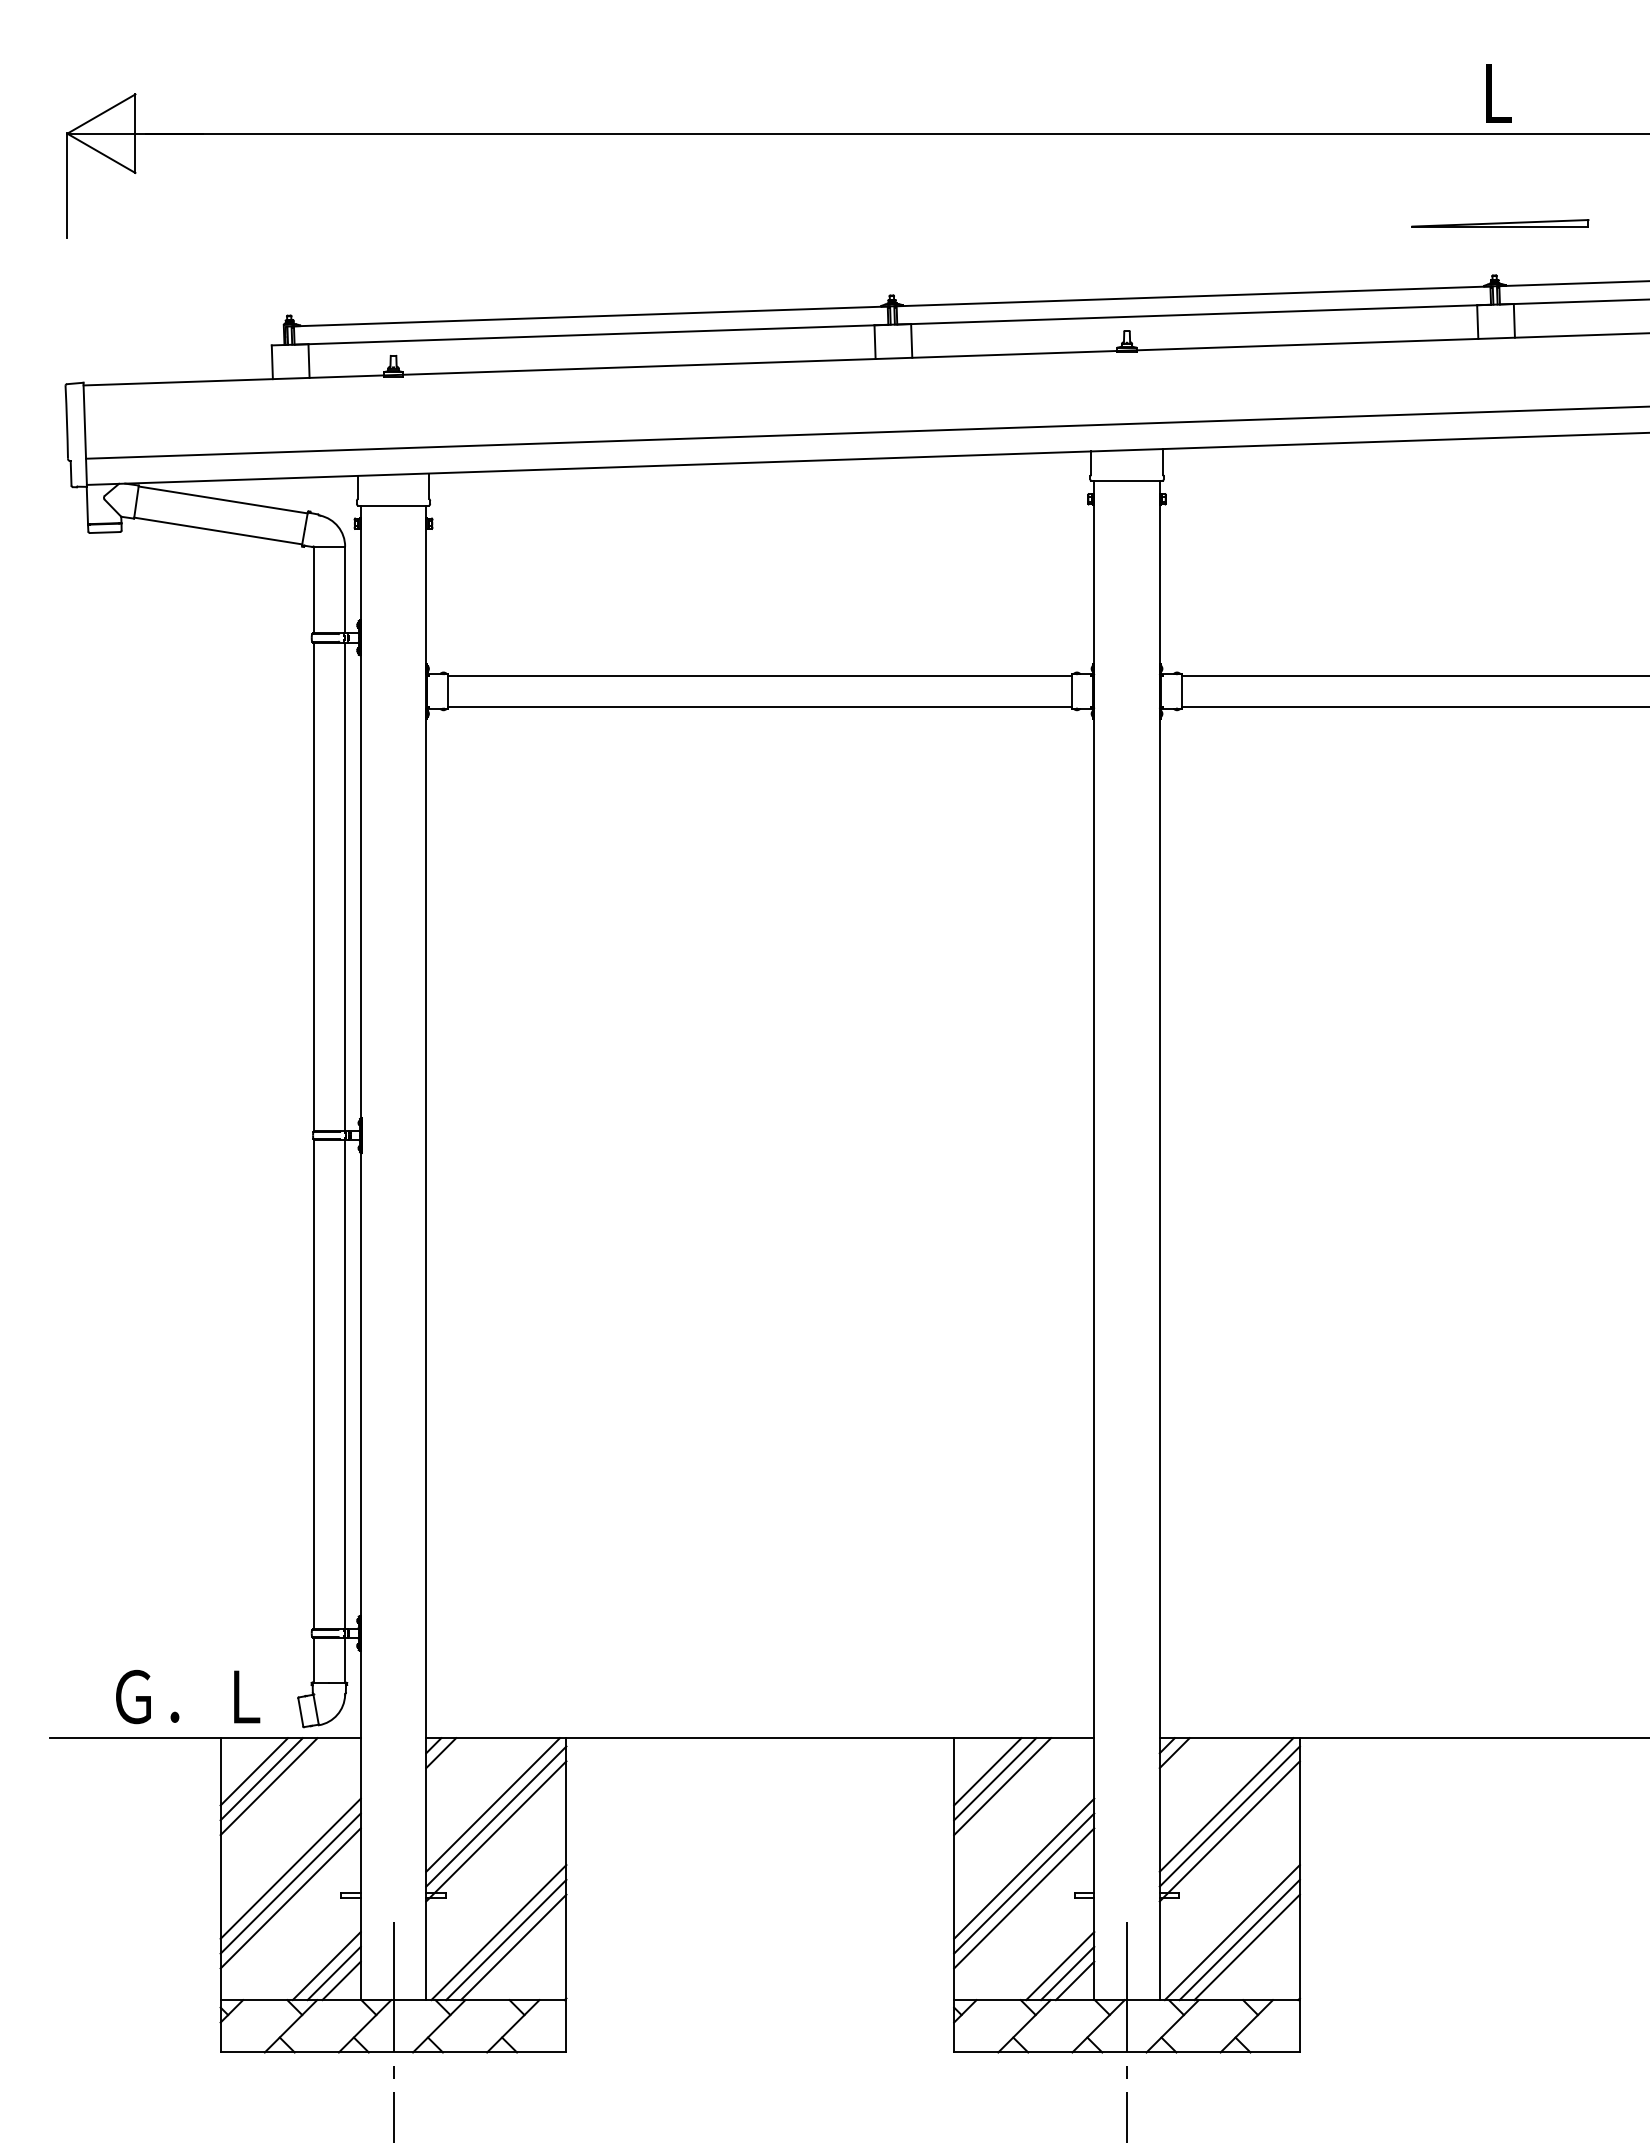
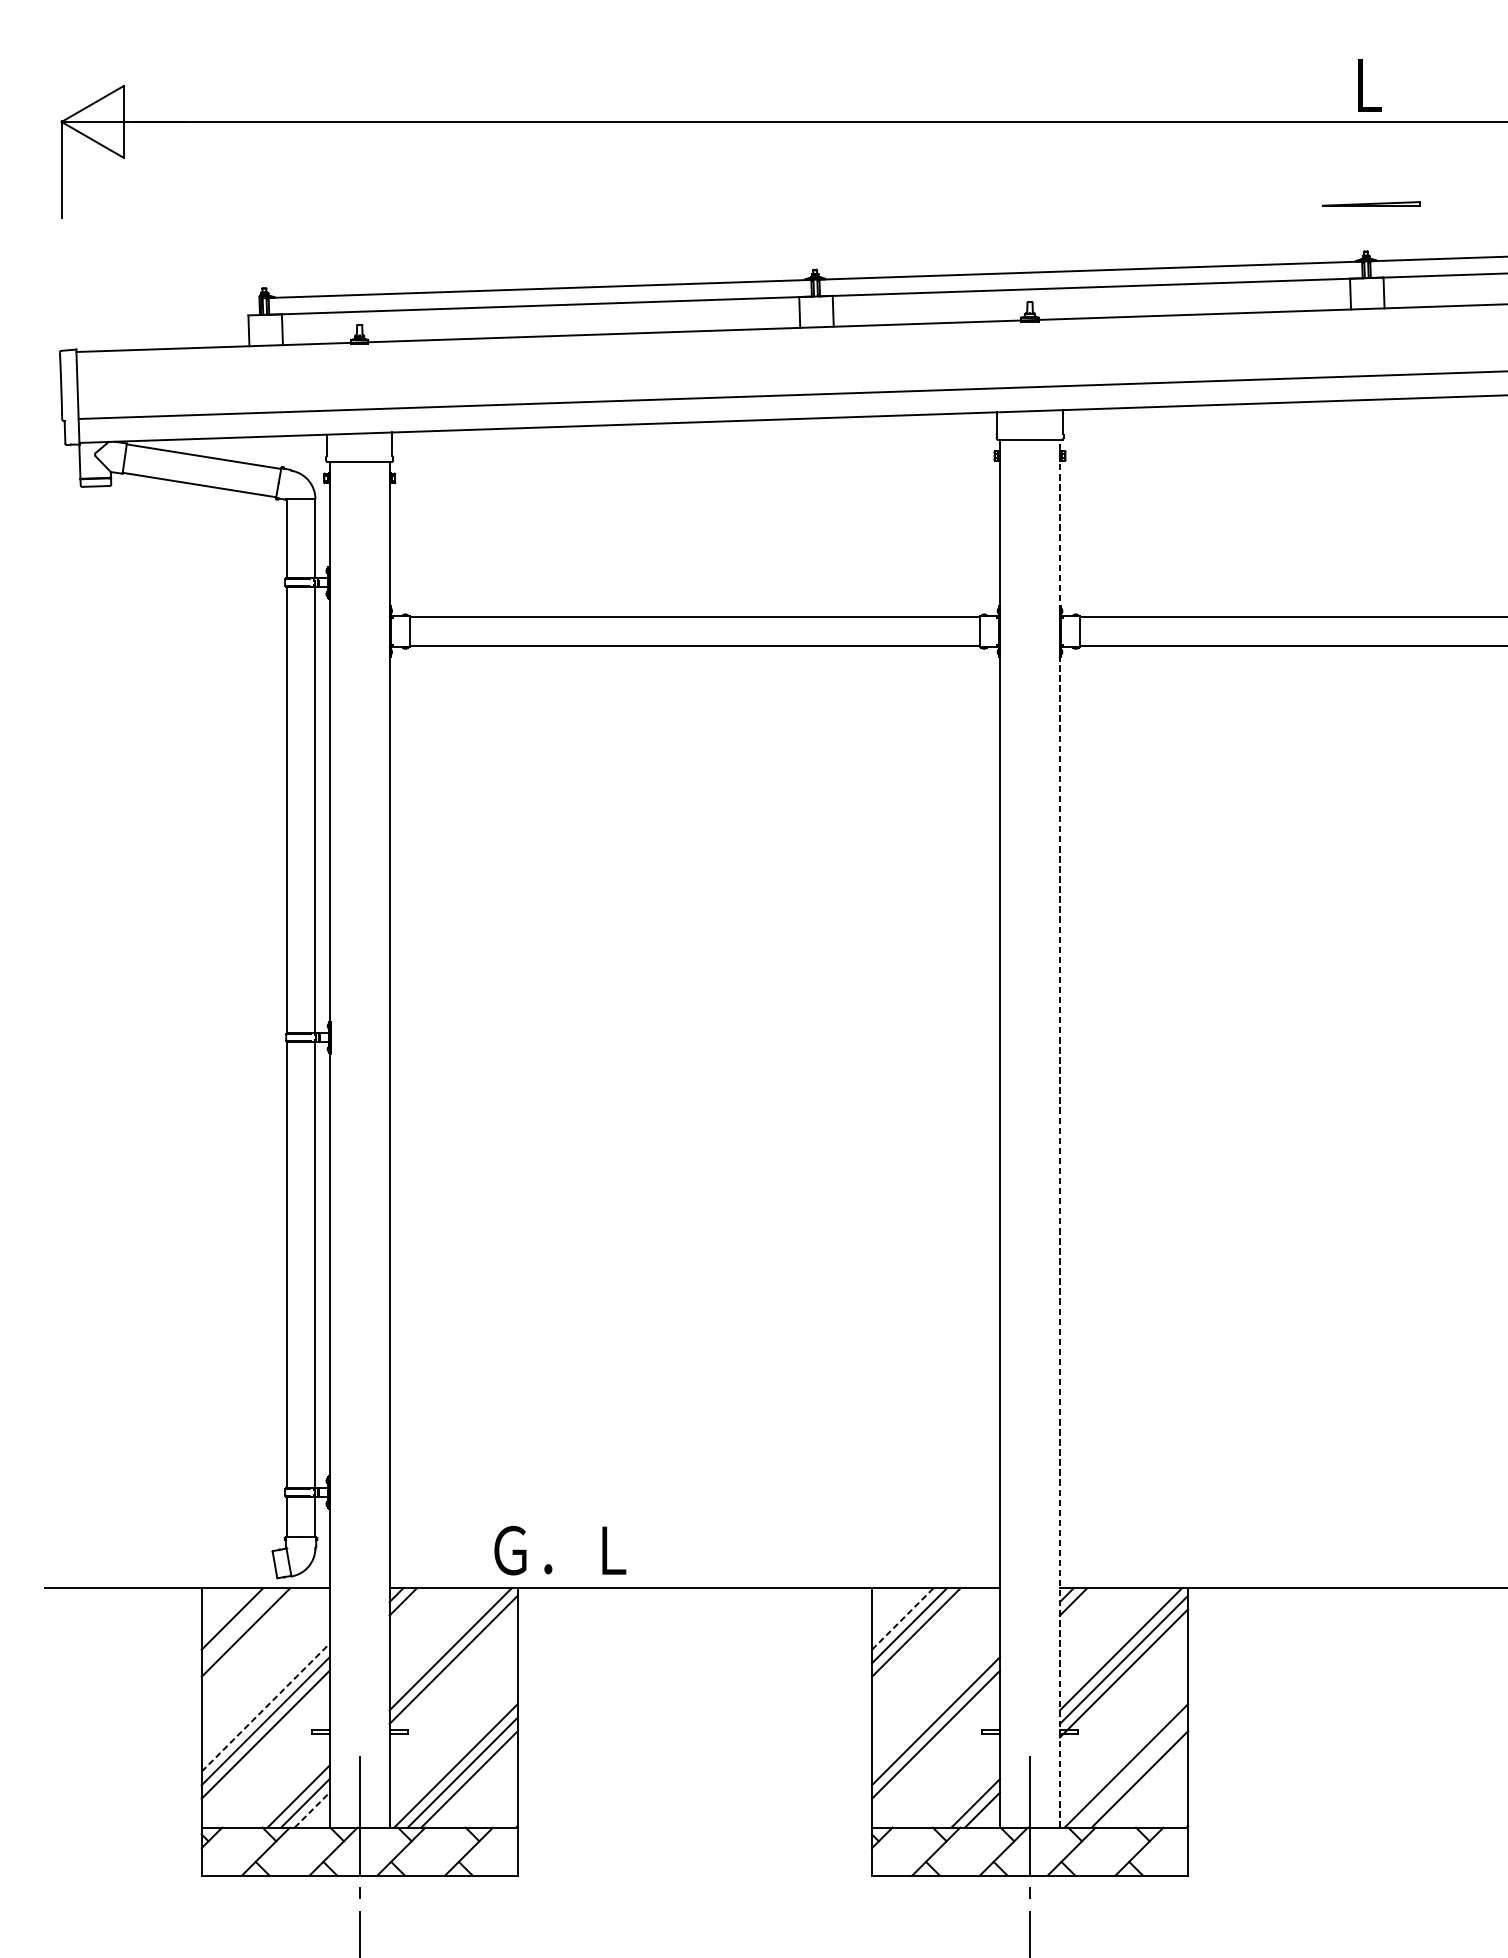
part: (1500, 223) -> (1371, 204), size x0.6
line: (1159, 1240) -> (1059, 1133), solid -> dashed
text: (188, 1697) -> (560, 1551), moved
line: (987, 1771) -> (902, 1618), solid -> dashed
line: (261, 1779) -> (239, 1626), removed
line: (496, 1831) -> (453, 1673), removed
line: (291, 1868) -> (266, 1707), solid -> dashed
line: (1024, 1868) -> (936, 1707), removed
line: (1239, 1939) -> (1132, 1772), removed
line: (1060, 1966) -> (969, 1796), removed
line: (341, 1980) -> (312, 1809), solid -> dashed

